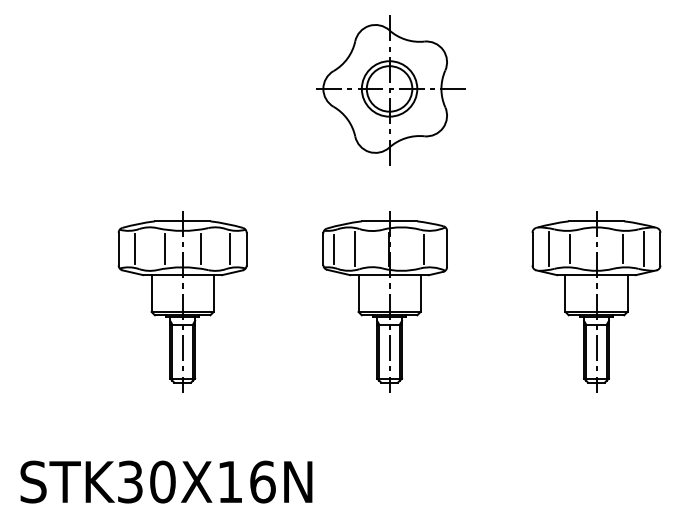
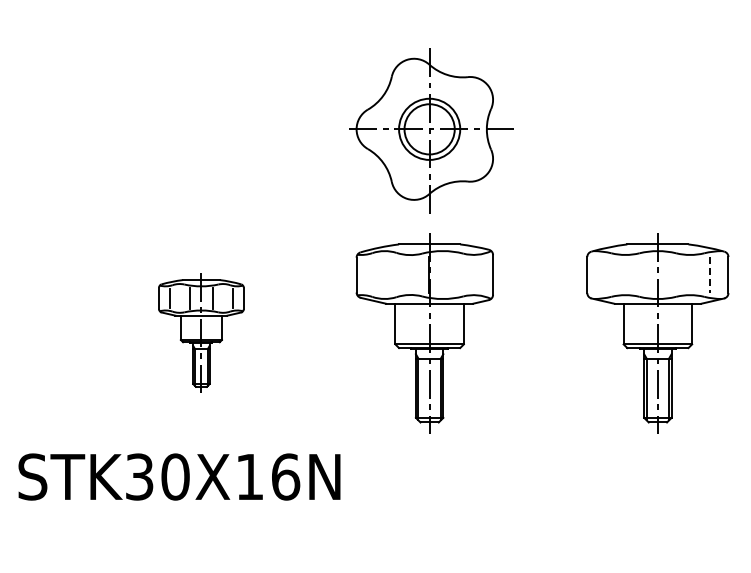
part: (391, 89) -> (431, 130), moved
line: (333, 248) -> (367, 274), removed
line: (355, 248) -> (391, 274), removed
line: (423, 248) -> (467, 274), removed
line: (548, 248) -> (605, 274), removed
line: (569, 248) -> (628, 274), removed
line: (623, 248) -> (687, 274), removed
line: (644, 249) -> (710, 275), solid -> dashed
part: (182, 302) -> (201, 333), size x0.6
text: (166, 481) -> (179, 476), moved

